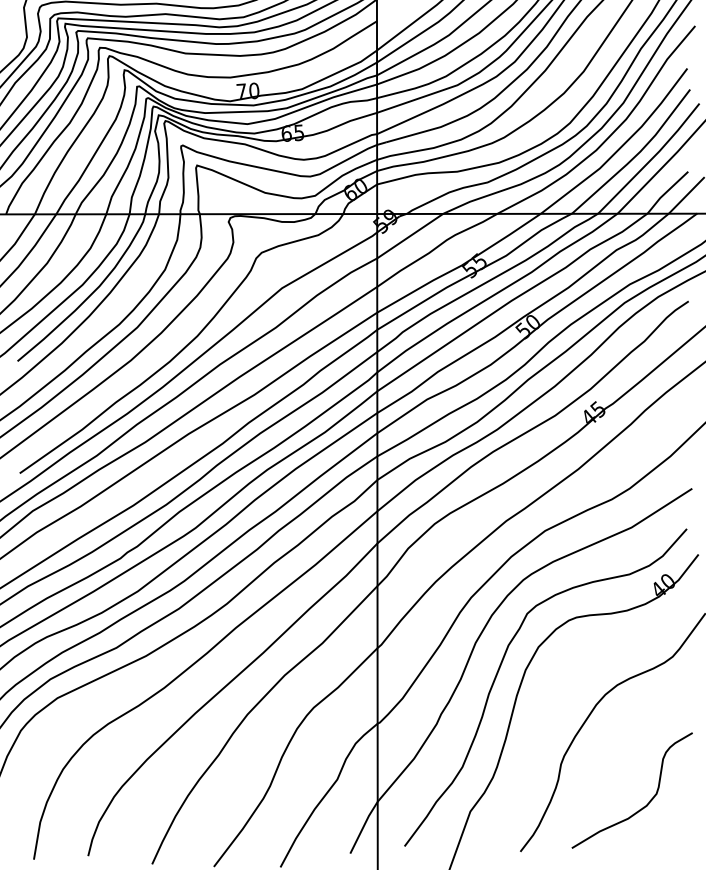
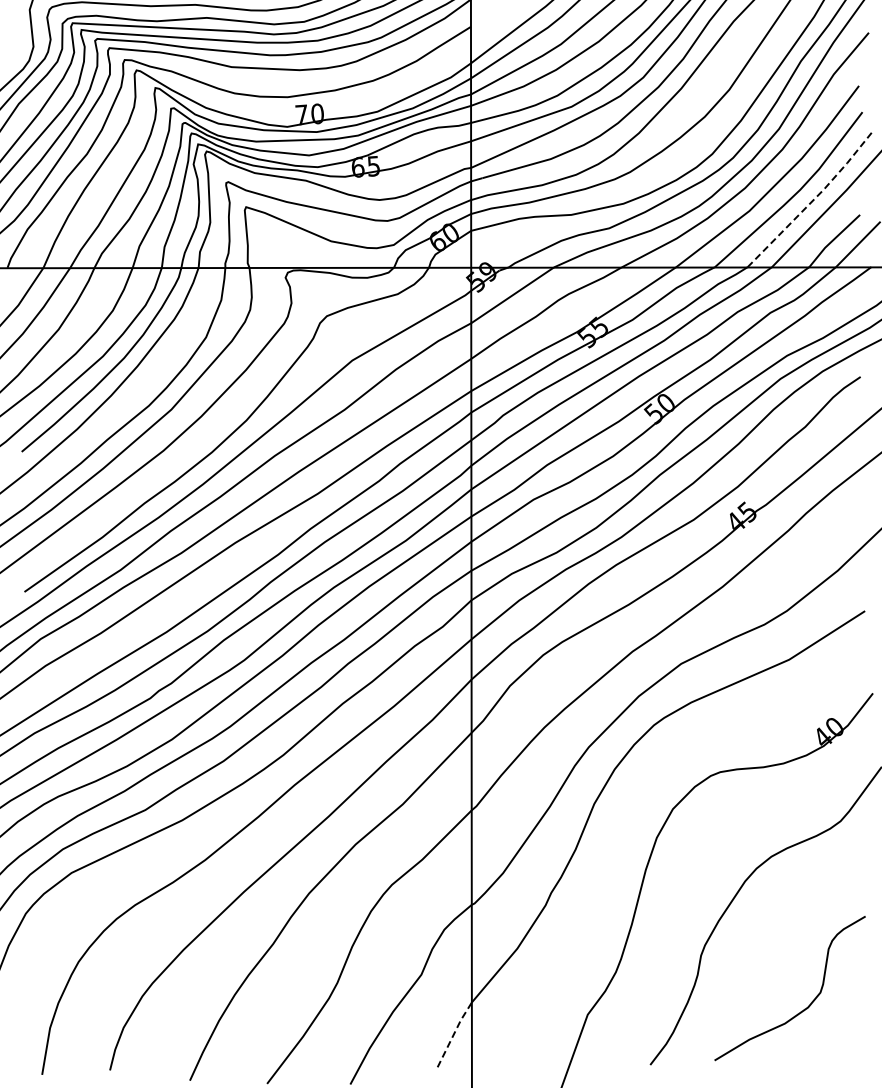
line: (651, 159) -> (814, 199), solid -> dashed
curve: (499, 669) -> (624, 837), removed
line: (363, 826) -> (454, 1033), solid -> dashed

